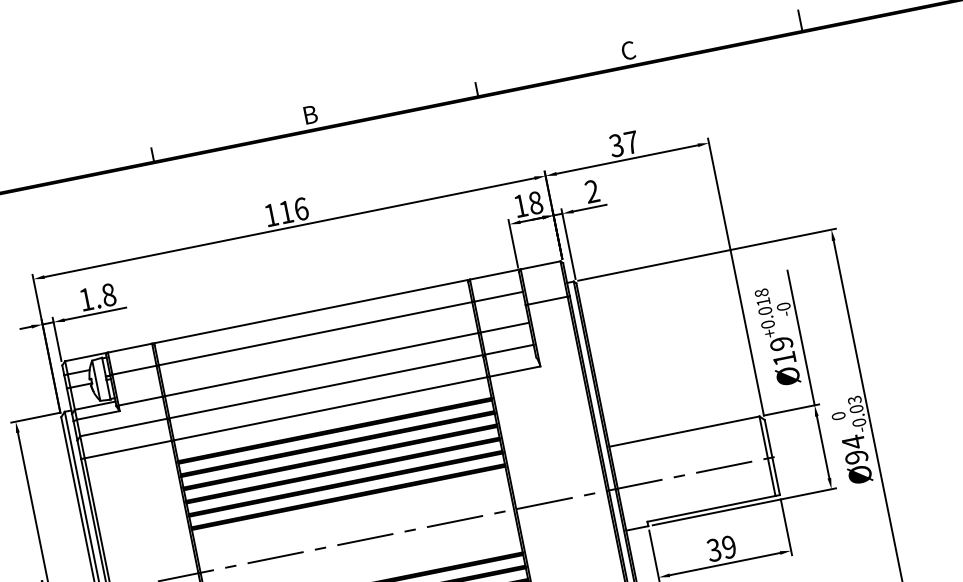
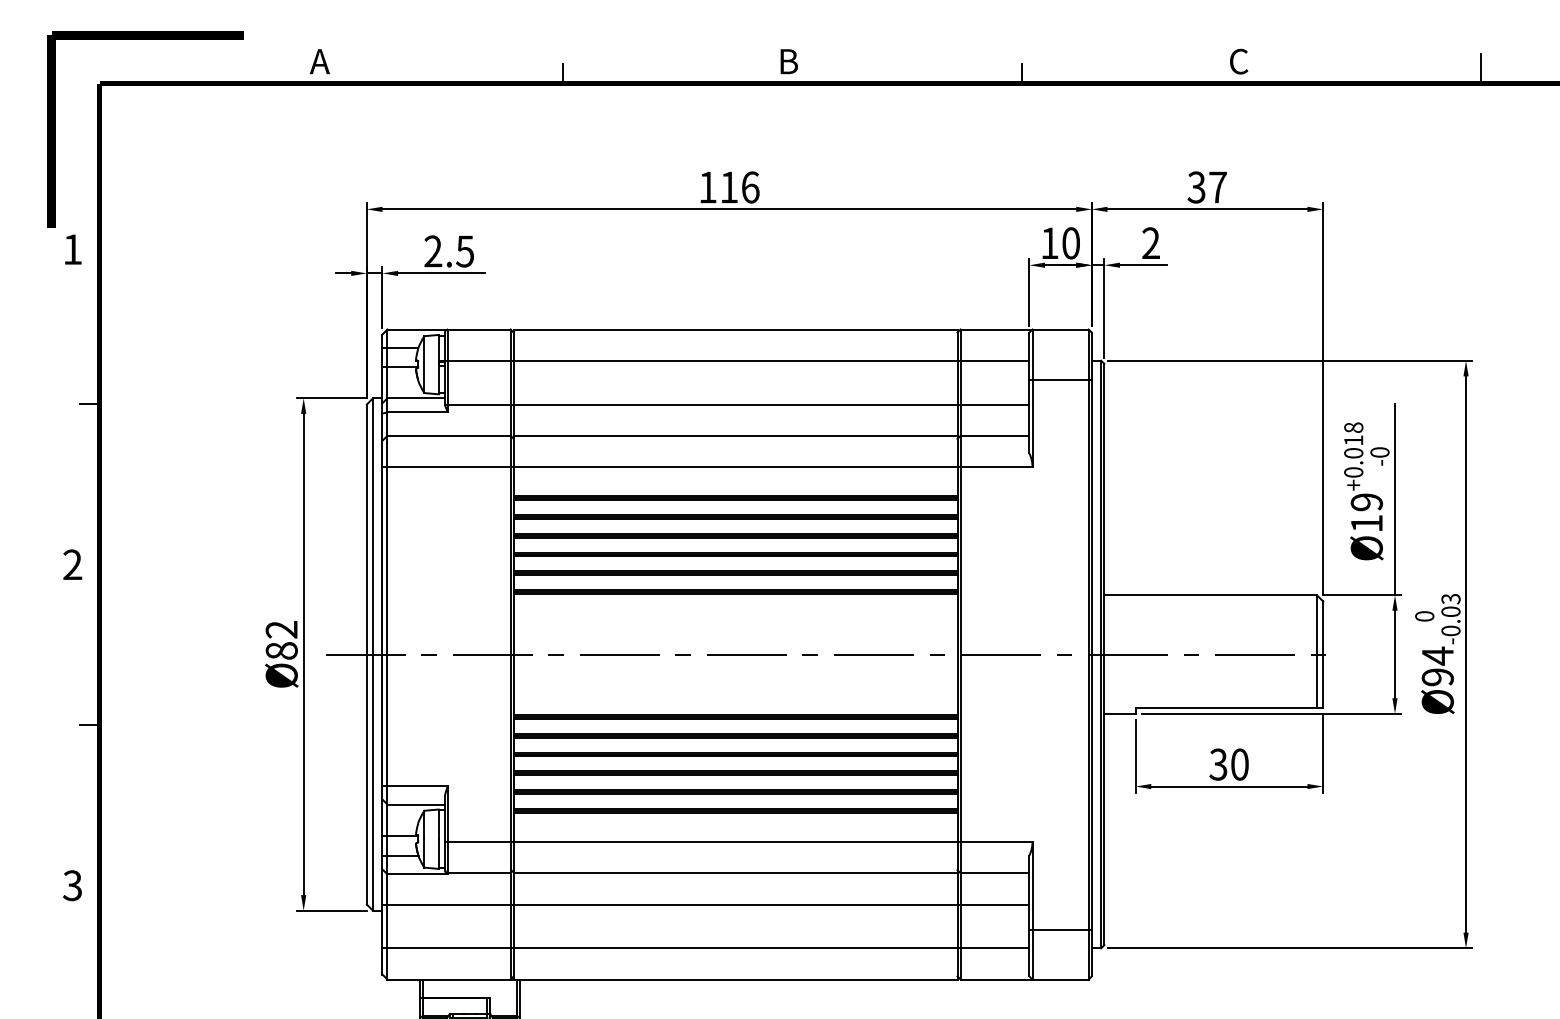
text: (536, 203) -> (1071, 243), 18 -> 10
text: (97, 297) -> (449, 251), 1.8 -> 2.5
text: (728, 547) -> (1239, 764), 39 -> 30

